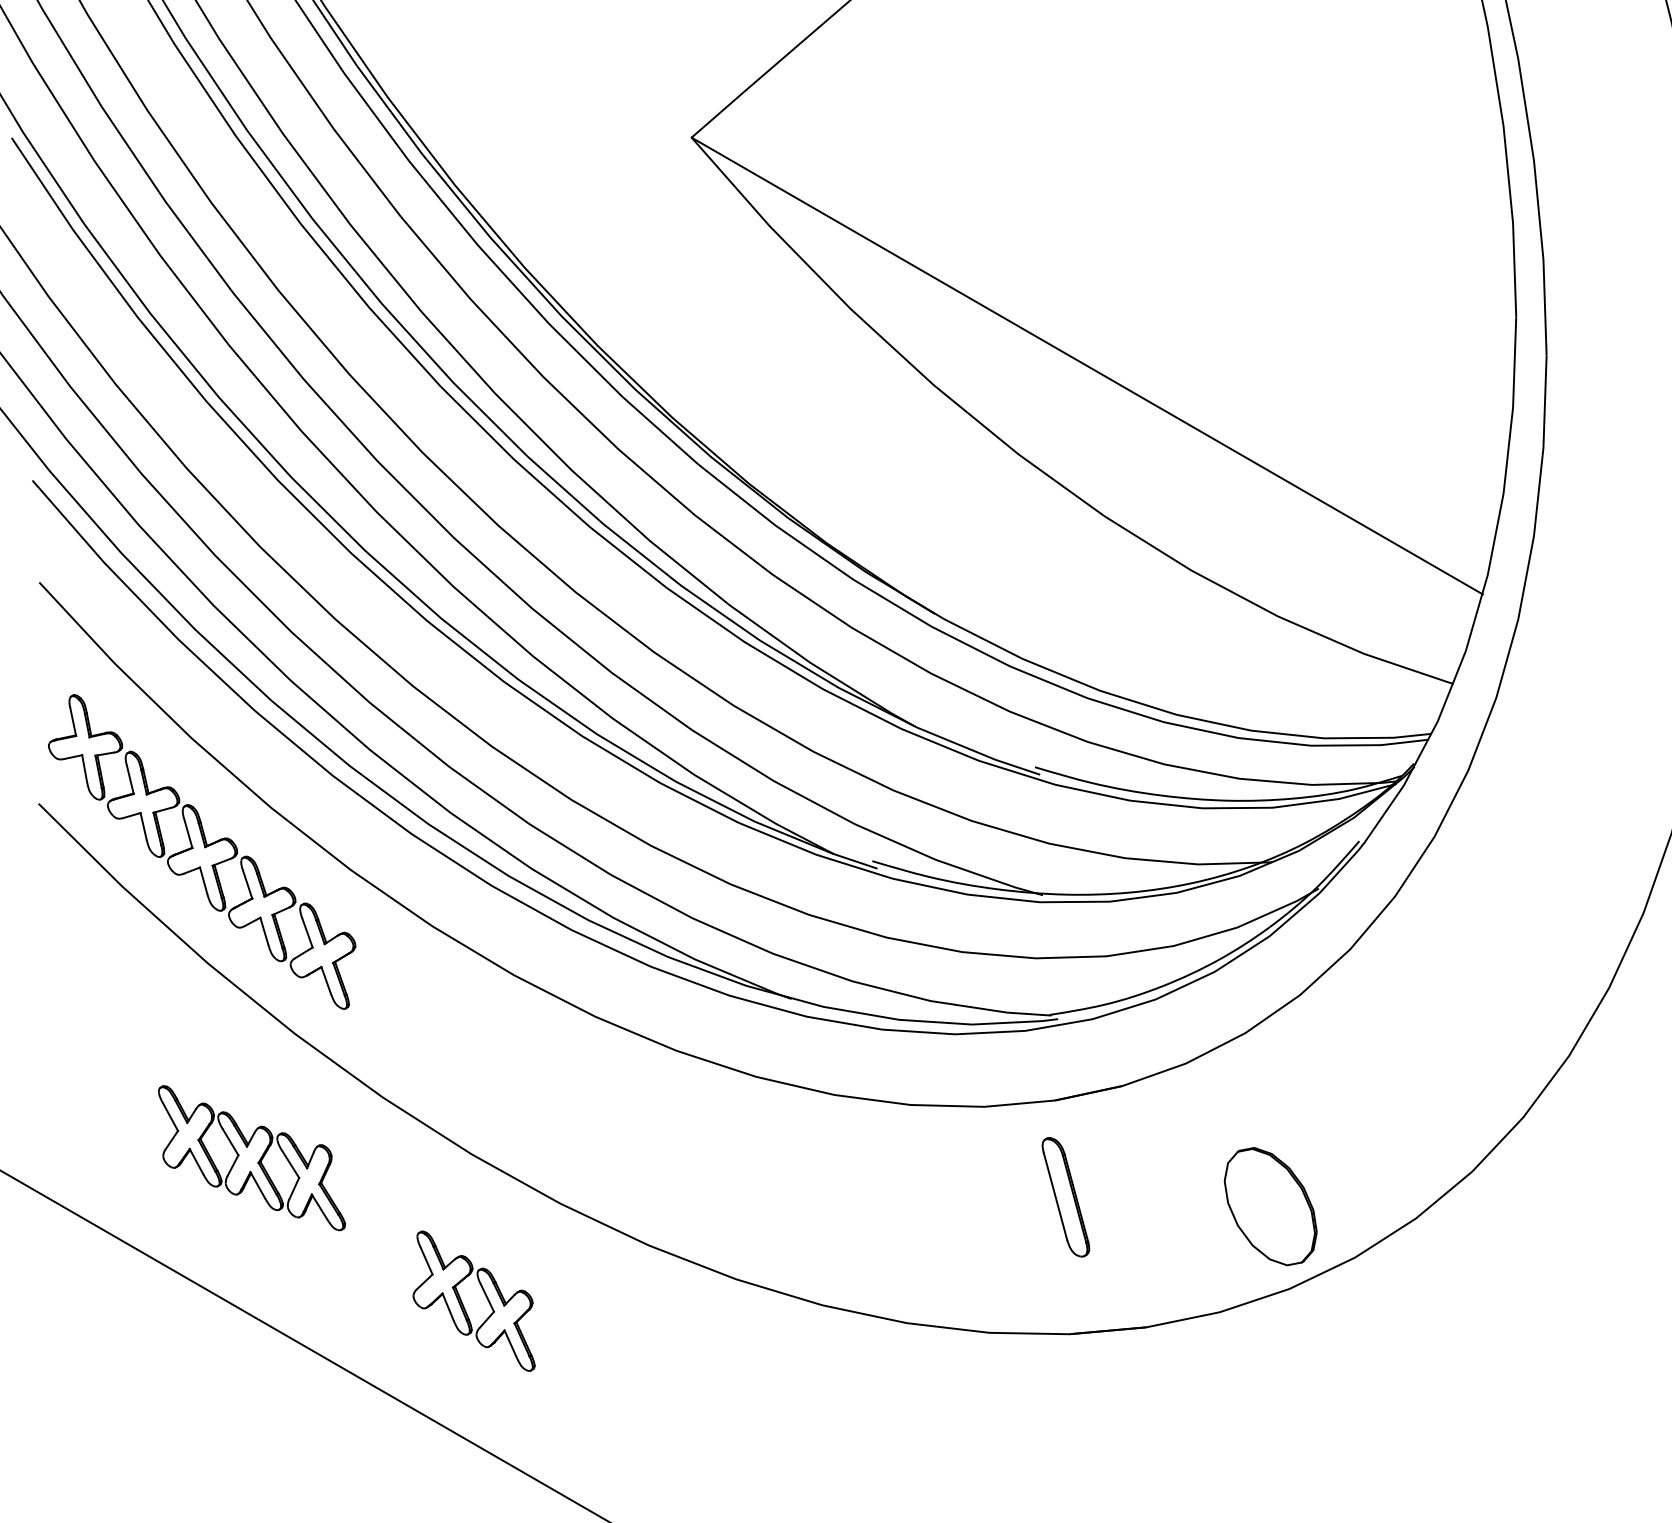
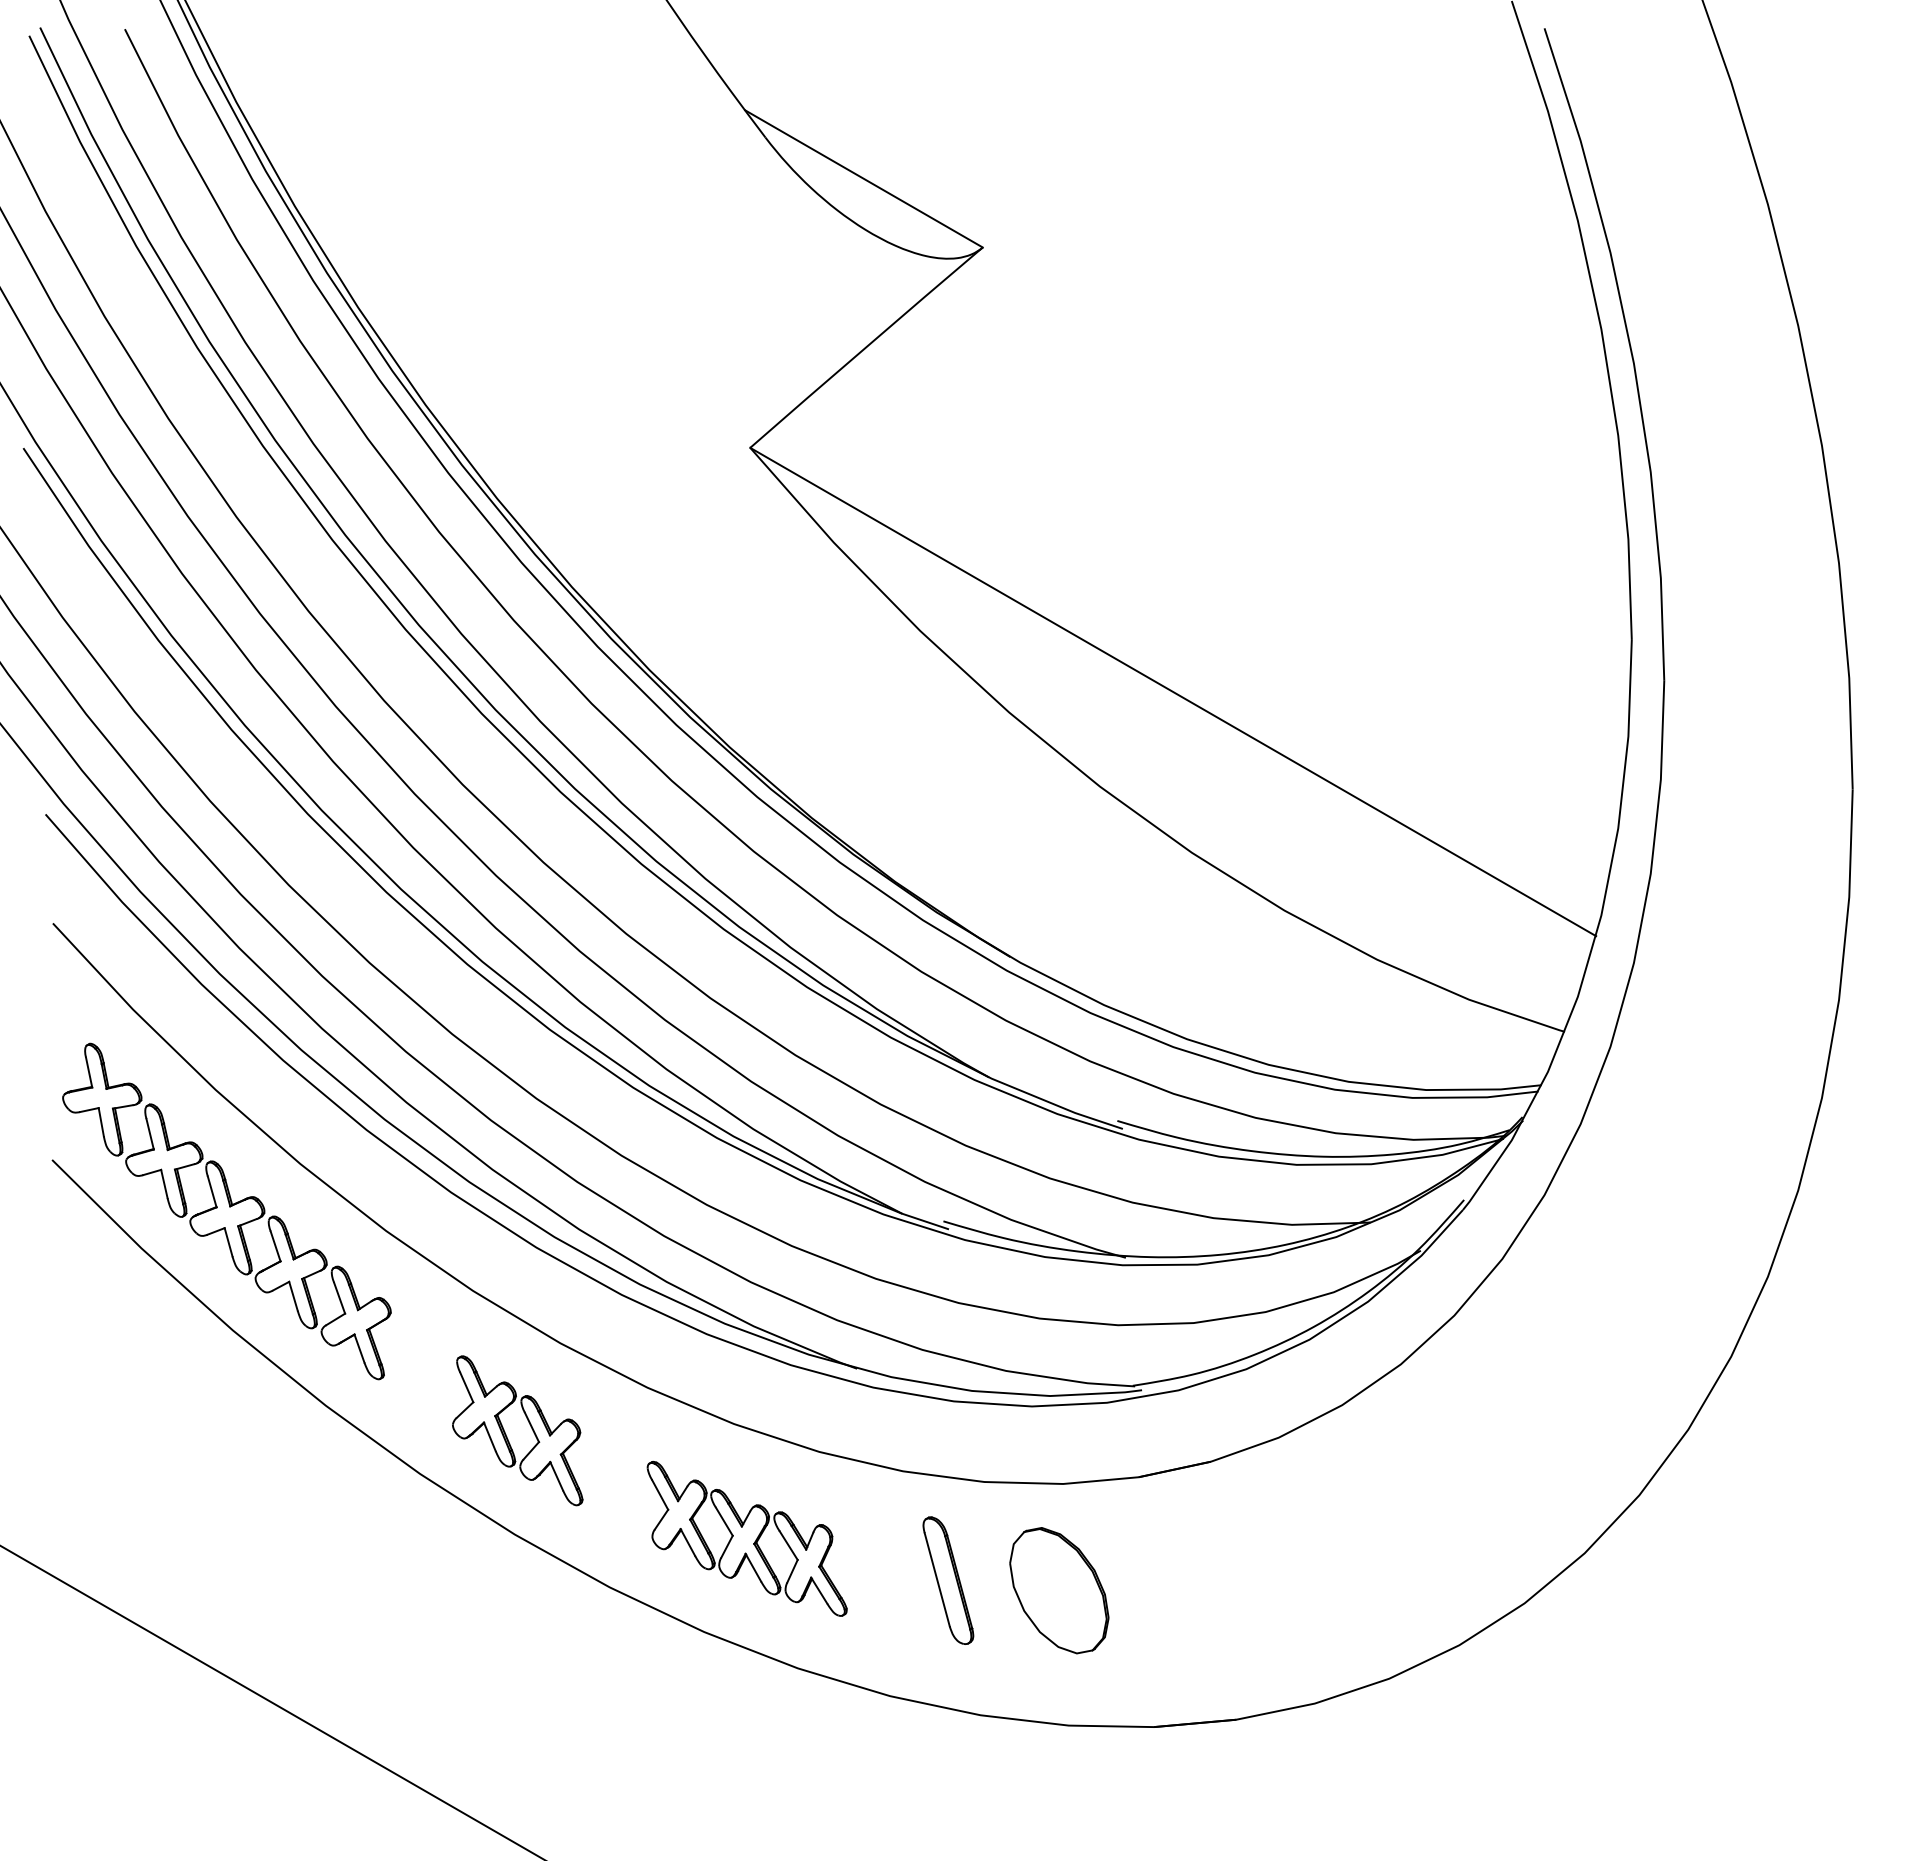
part: (251, 1157) -> (746, 1538), moved
part: (1066, 1197) -> (948, 1580), moved
part: (1270, 1206) -> (1059, 1590), moved
part: (464, 1306) -> (507, 1436), moved

